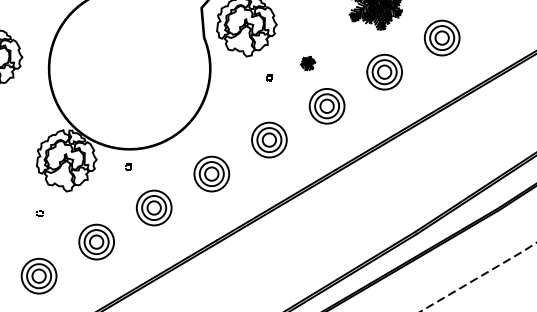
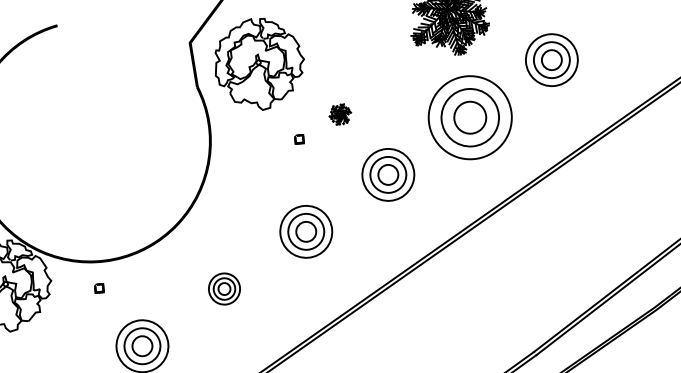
part: (308, 63) -> (340, 114), moved
part: (384, 71) -> (469, 116), size x1.6
part: (211, 173) -> (223, 288), size x0.6

